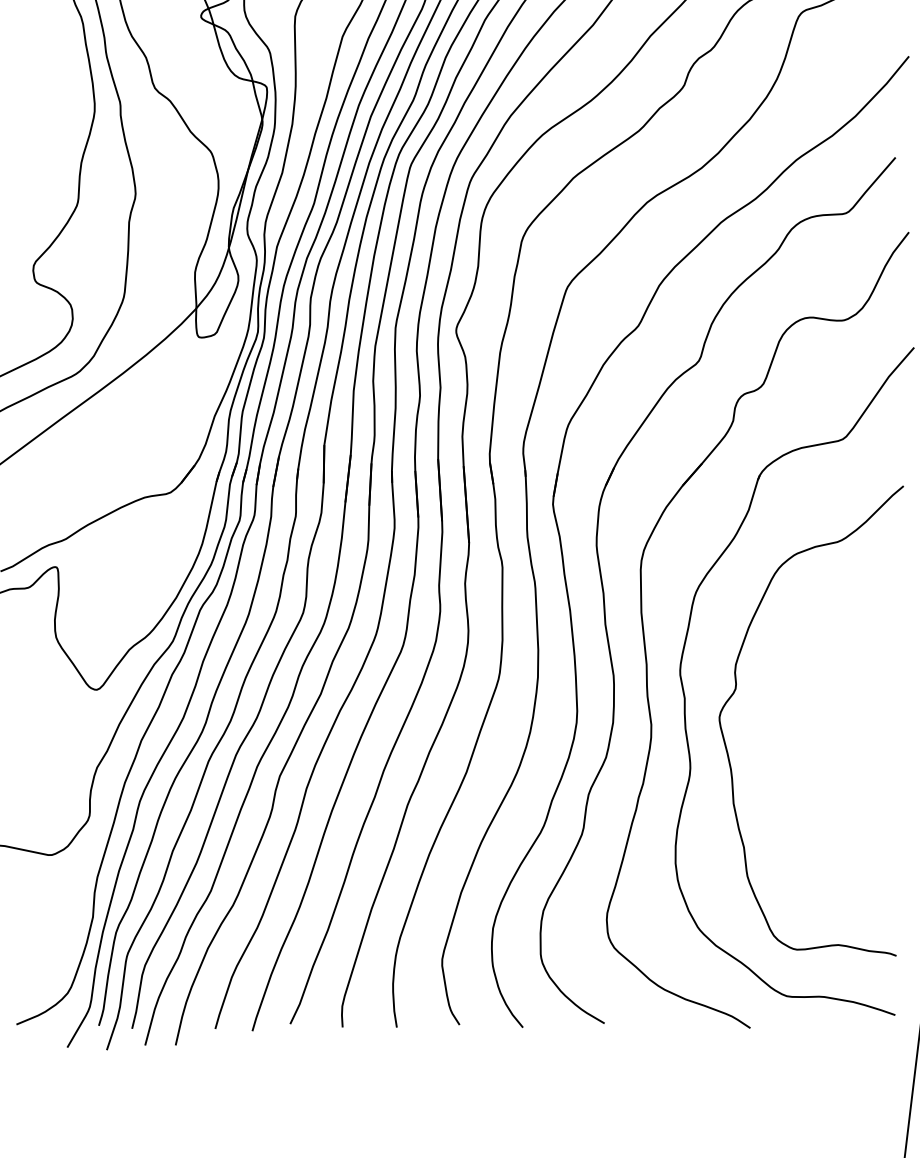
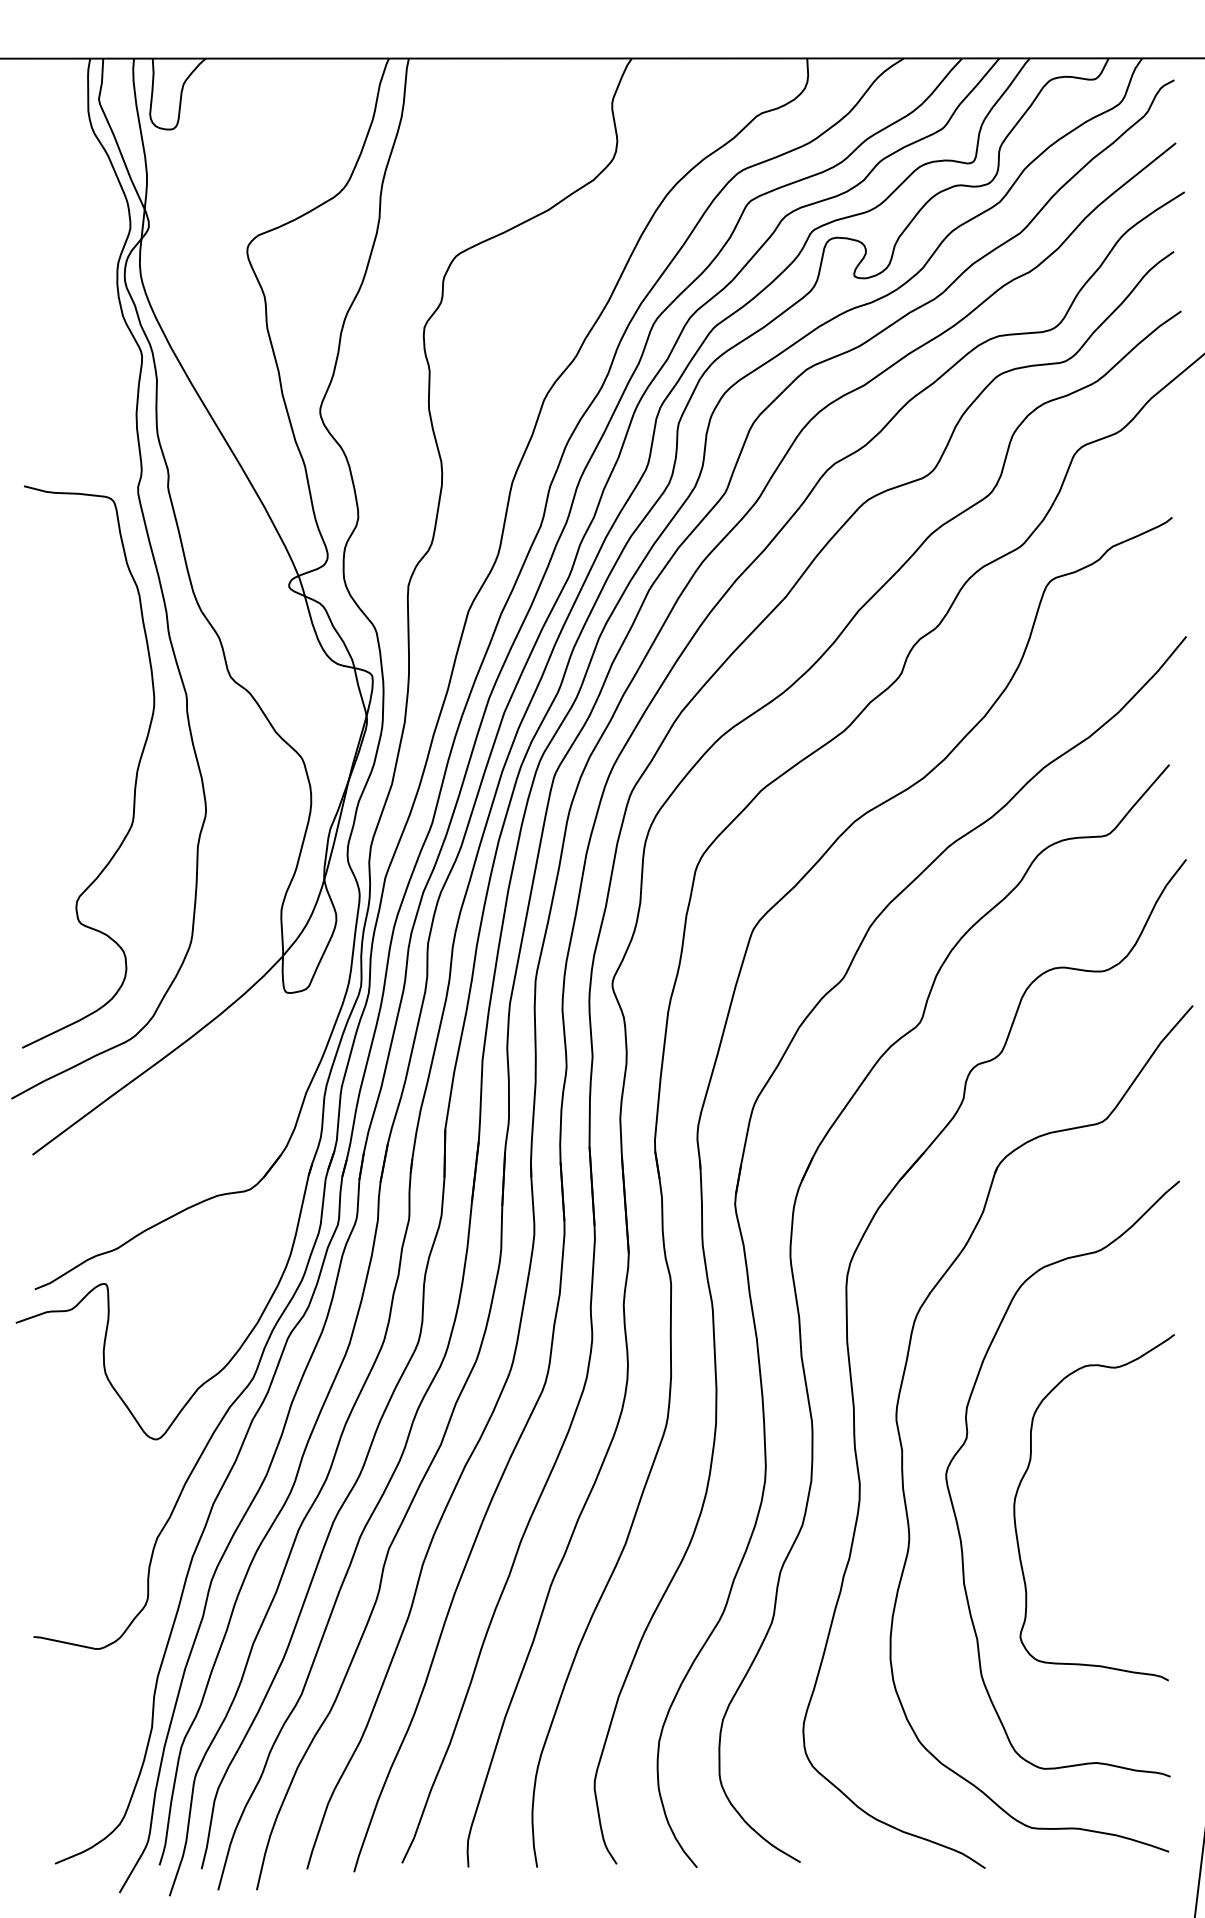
curve: (782, 716) -> (1026, 1473), added

